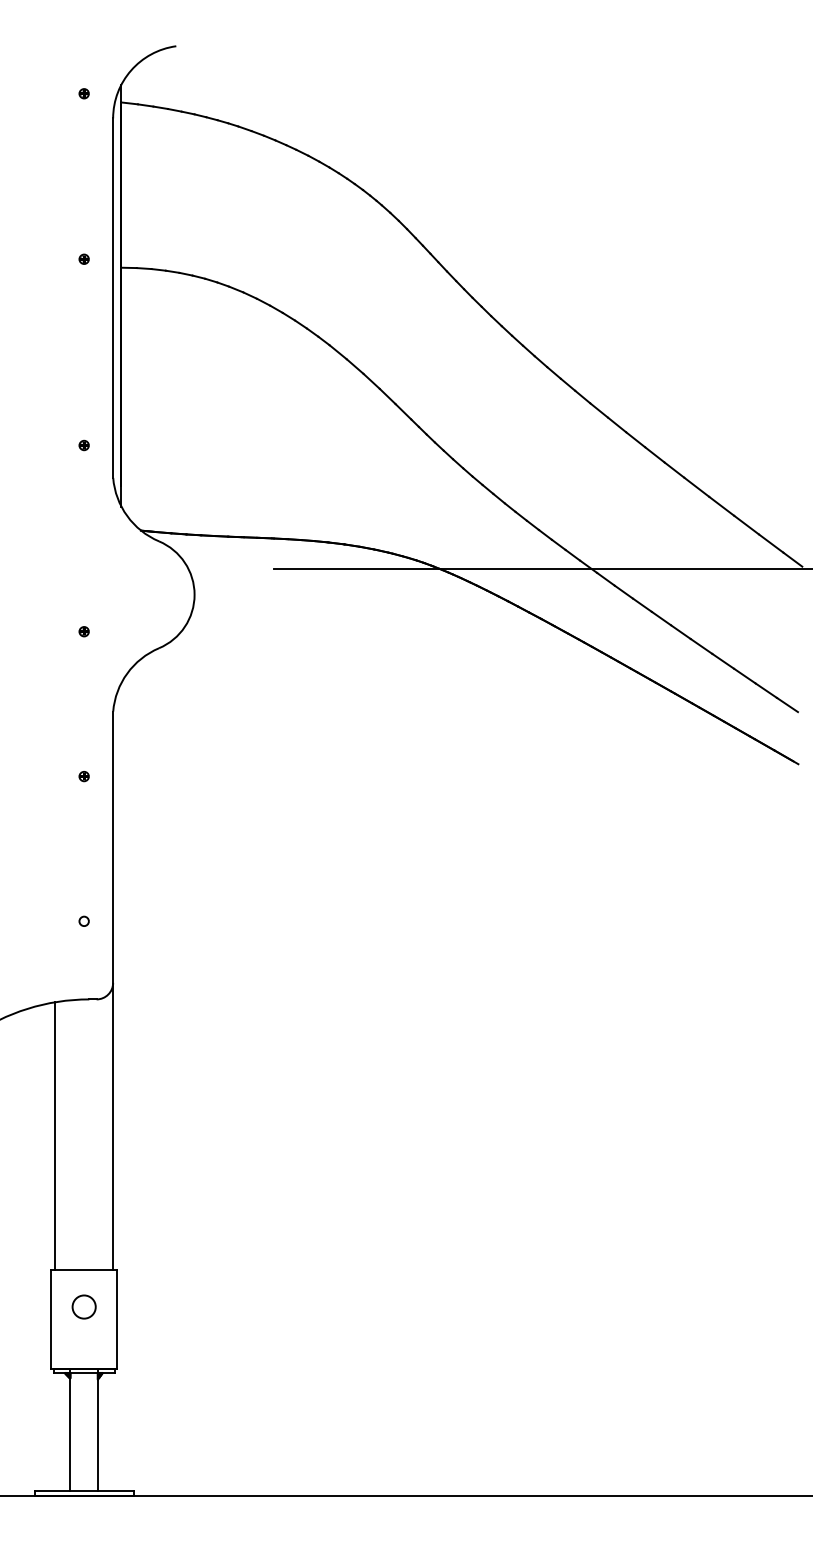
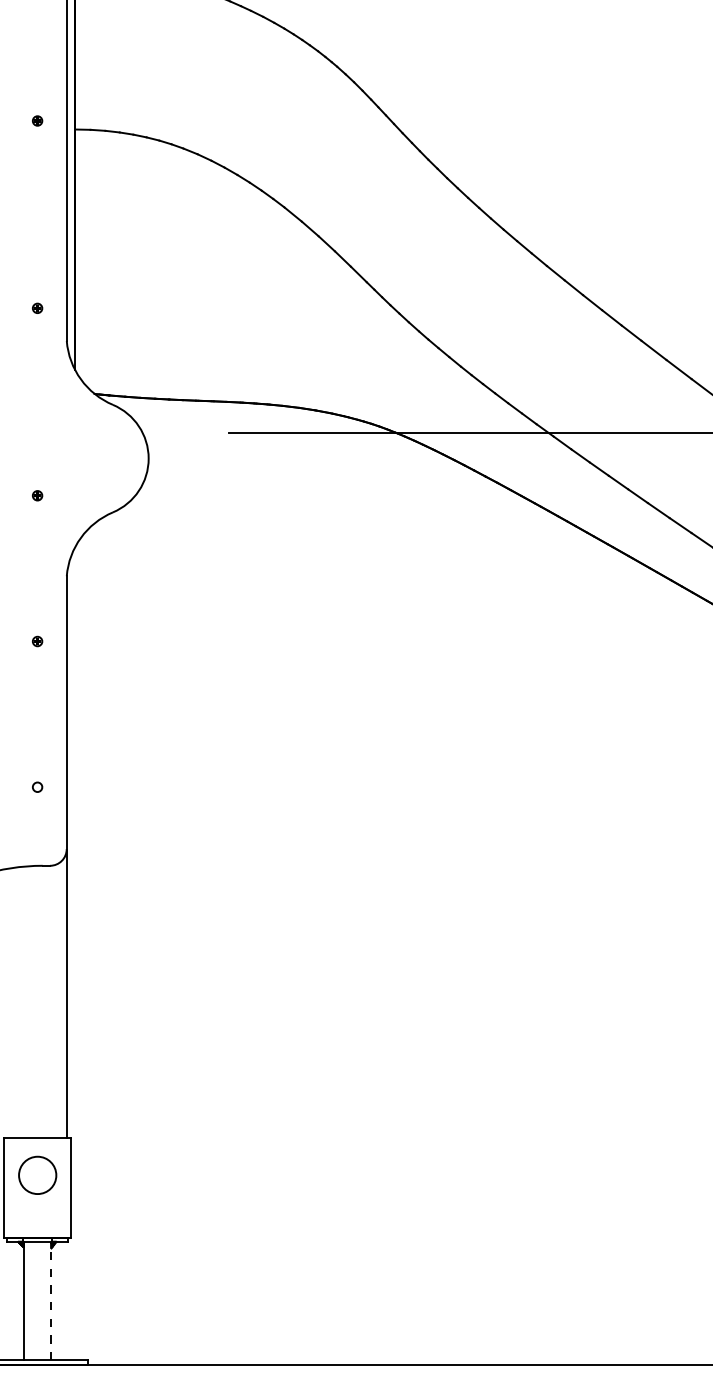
line: (55, 1135) -> (8, 1002), removed
circle: (83, 1306) -> (36, 1174), size x1.6
line: (98, 1432) -> (51, 1301), solid -> dashed

